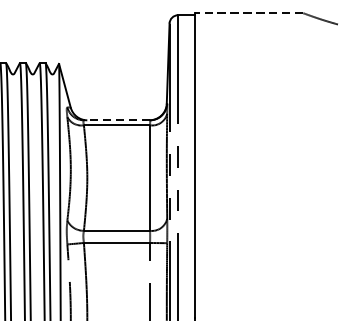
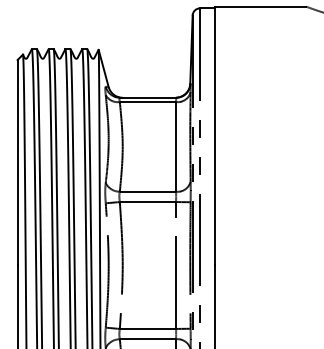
line: (249, 12) -> (260, 6), dashed -> solid
line: (116, 120) -> (147, 97), dashed -> solid

